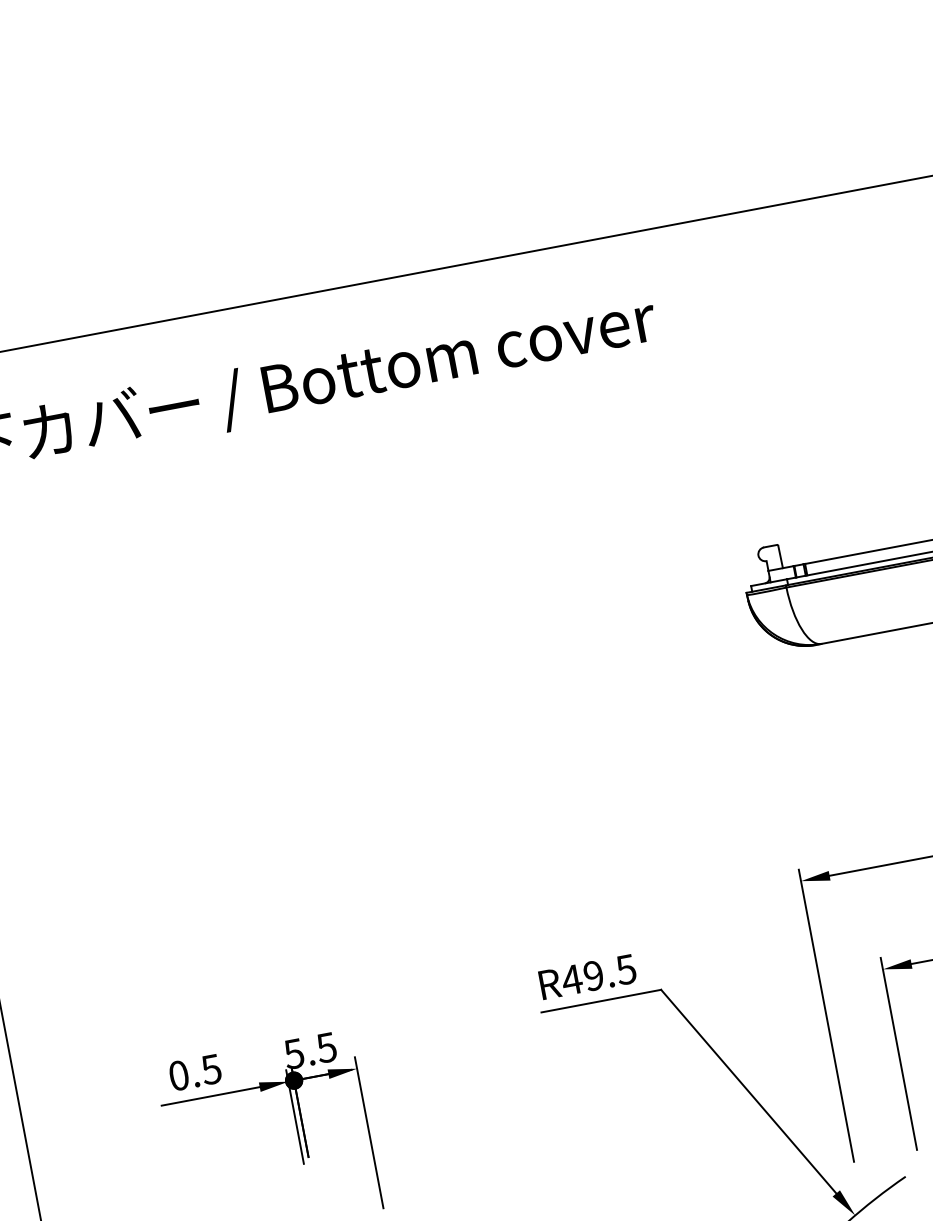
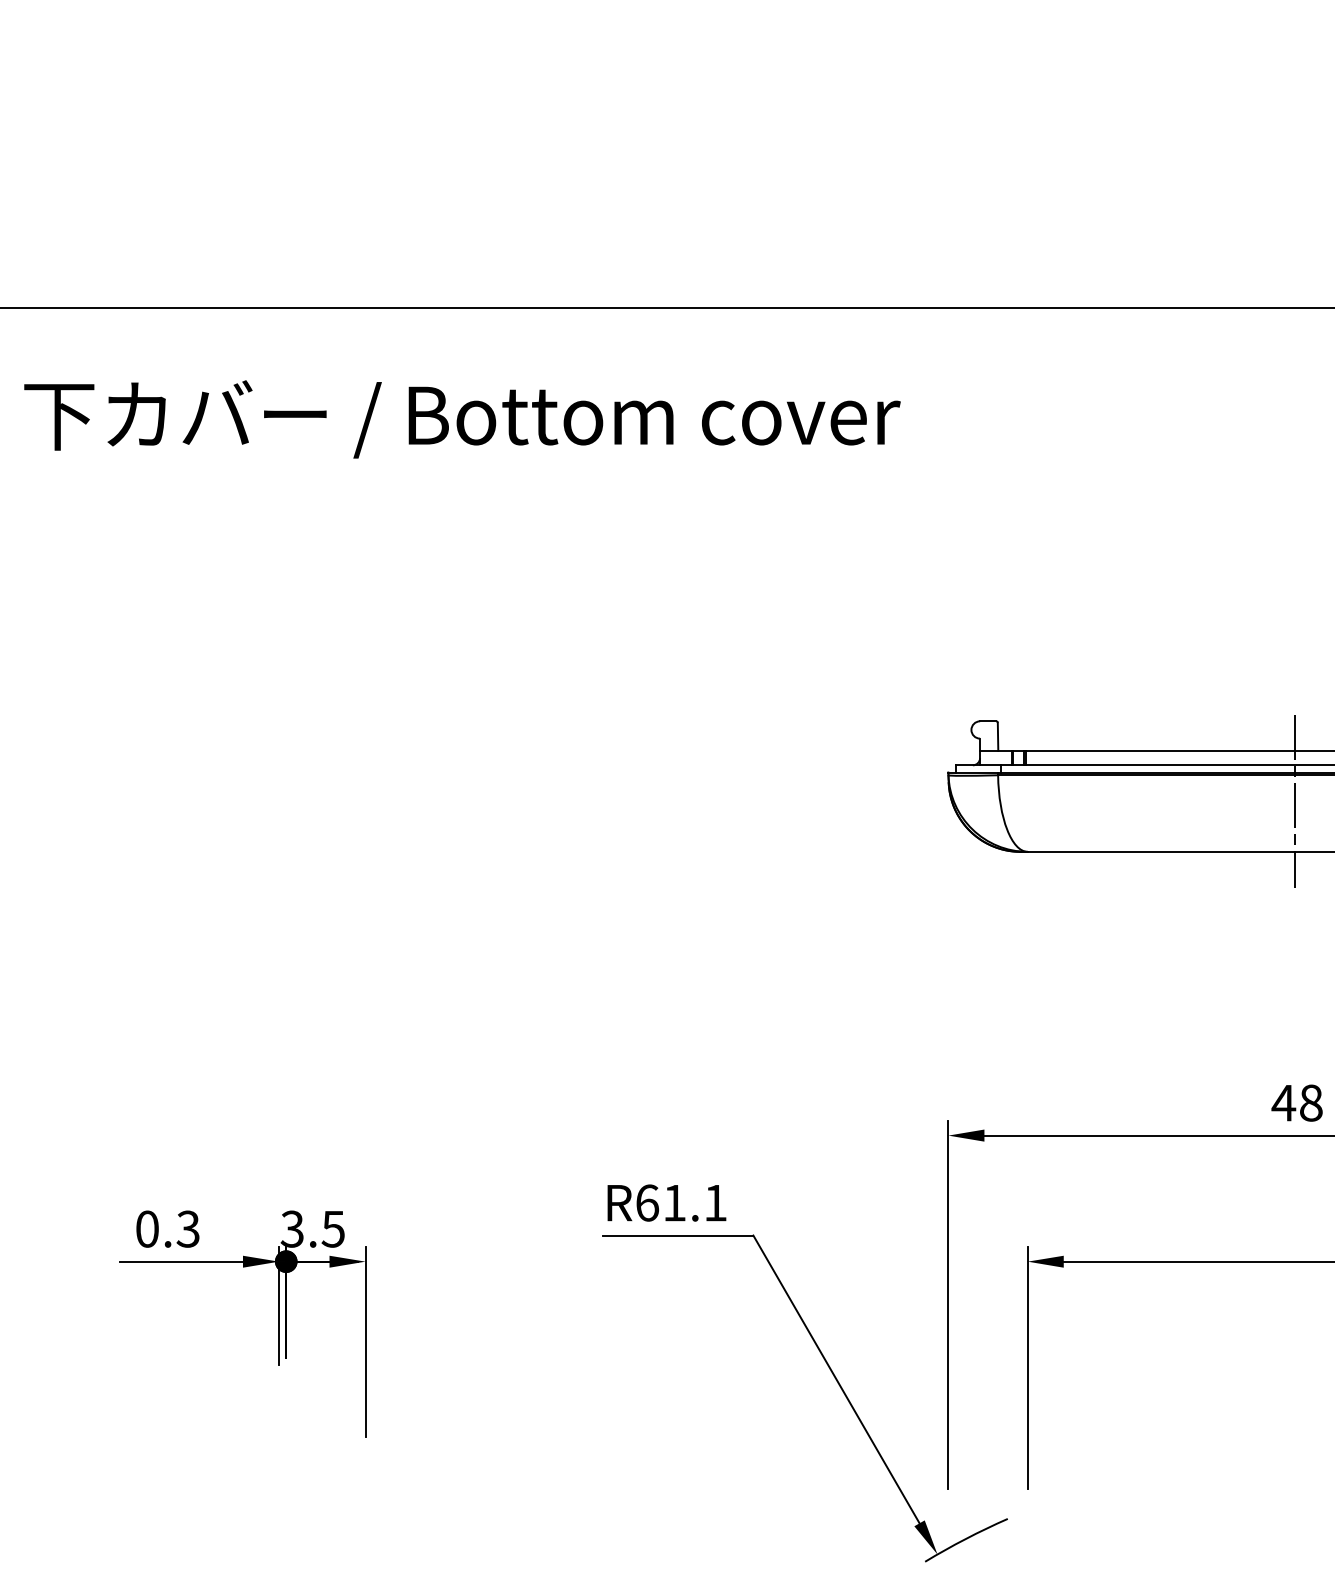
text: (598, 974) -> (680, 1202), R49.5 -> R61.1
text: (293, 1053) -> (291, 1228), 5.5 -> 3.5
text: (210, 1069) -> (187, 1228), 0.5 -> 0.3

